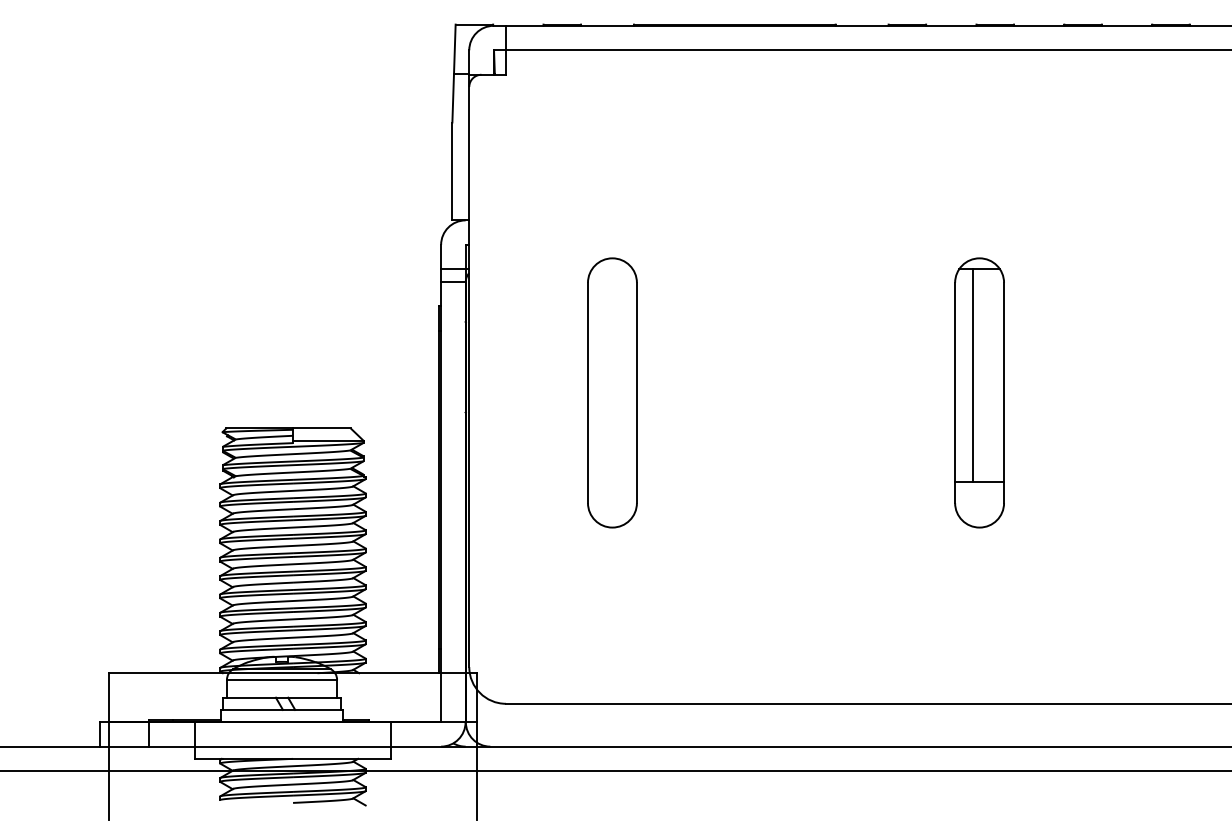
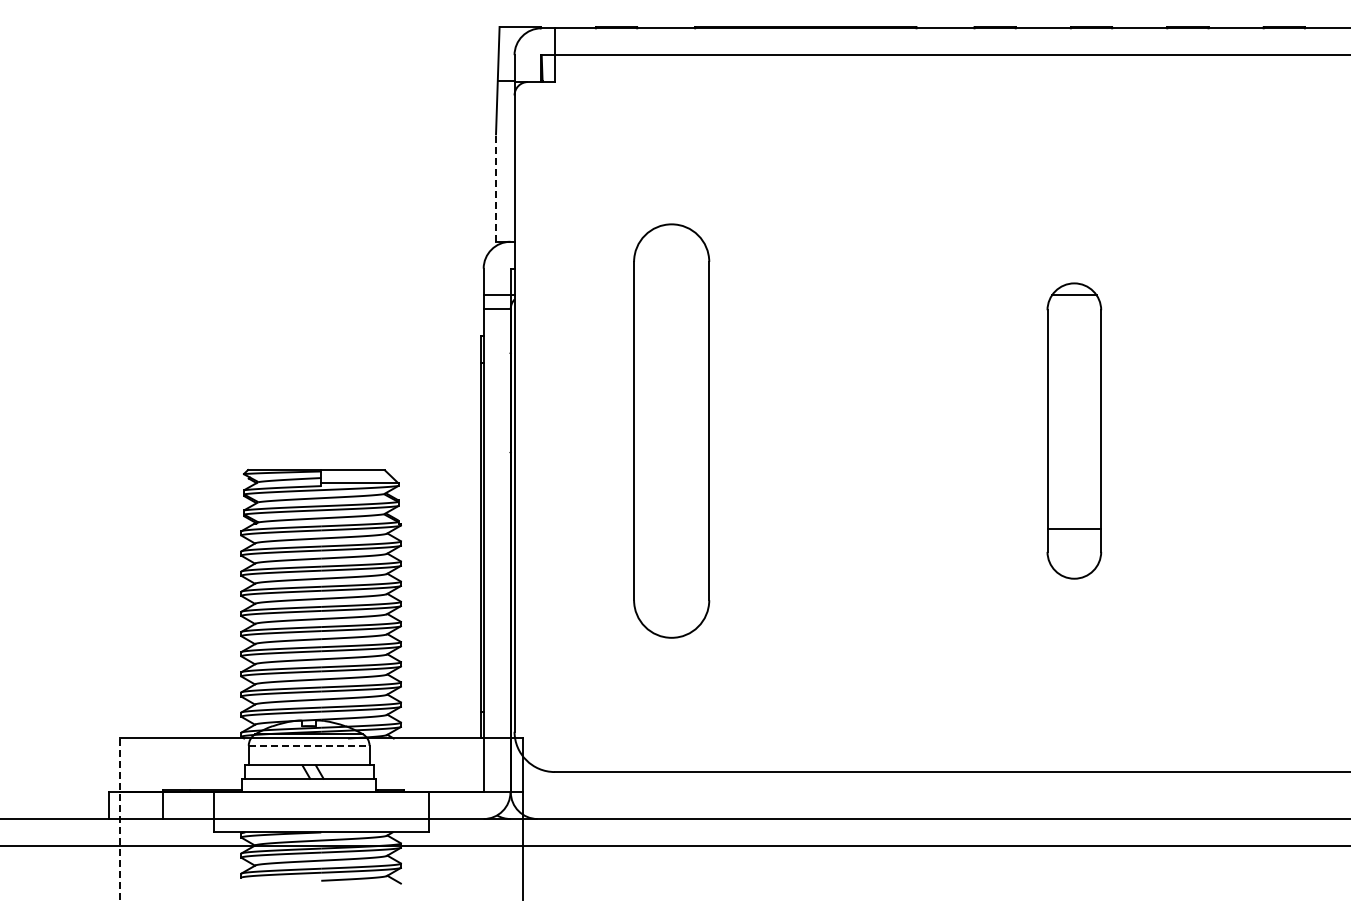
line: (452, 171) -> (496, 188), solid -> dashed
line: (973, 376) -> (1067, 412), removed
part: (612, 392) -> (671, 430), size x1.4
line: (282, 679) -> (309, 745), solid -> dashed
line: (109, 747) -> (119, 819), solid -> dashed

